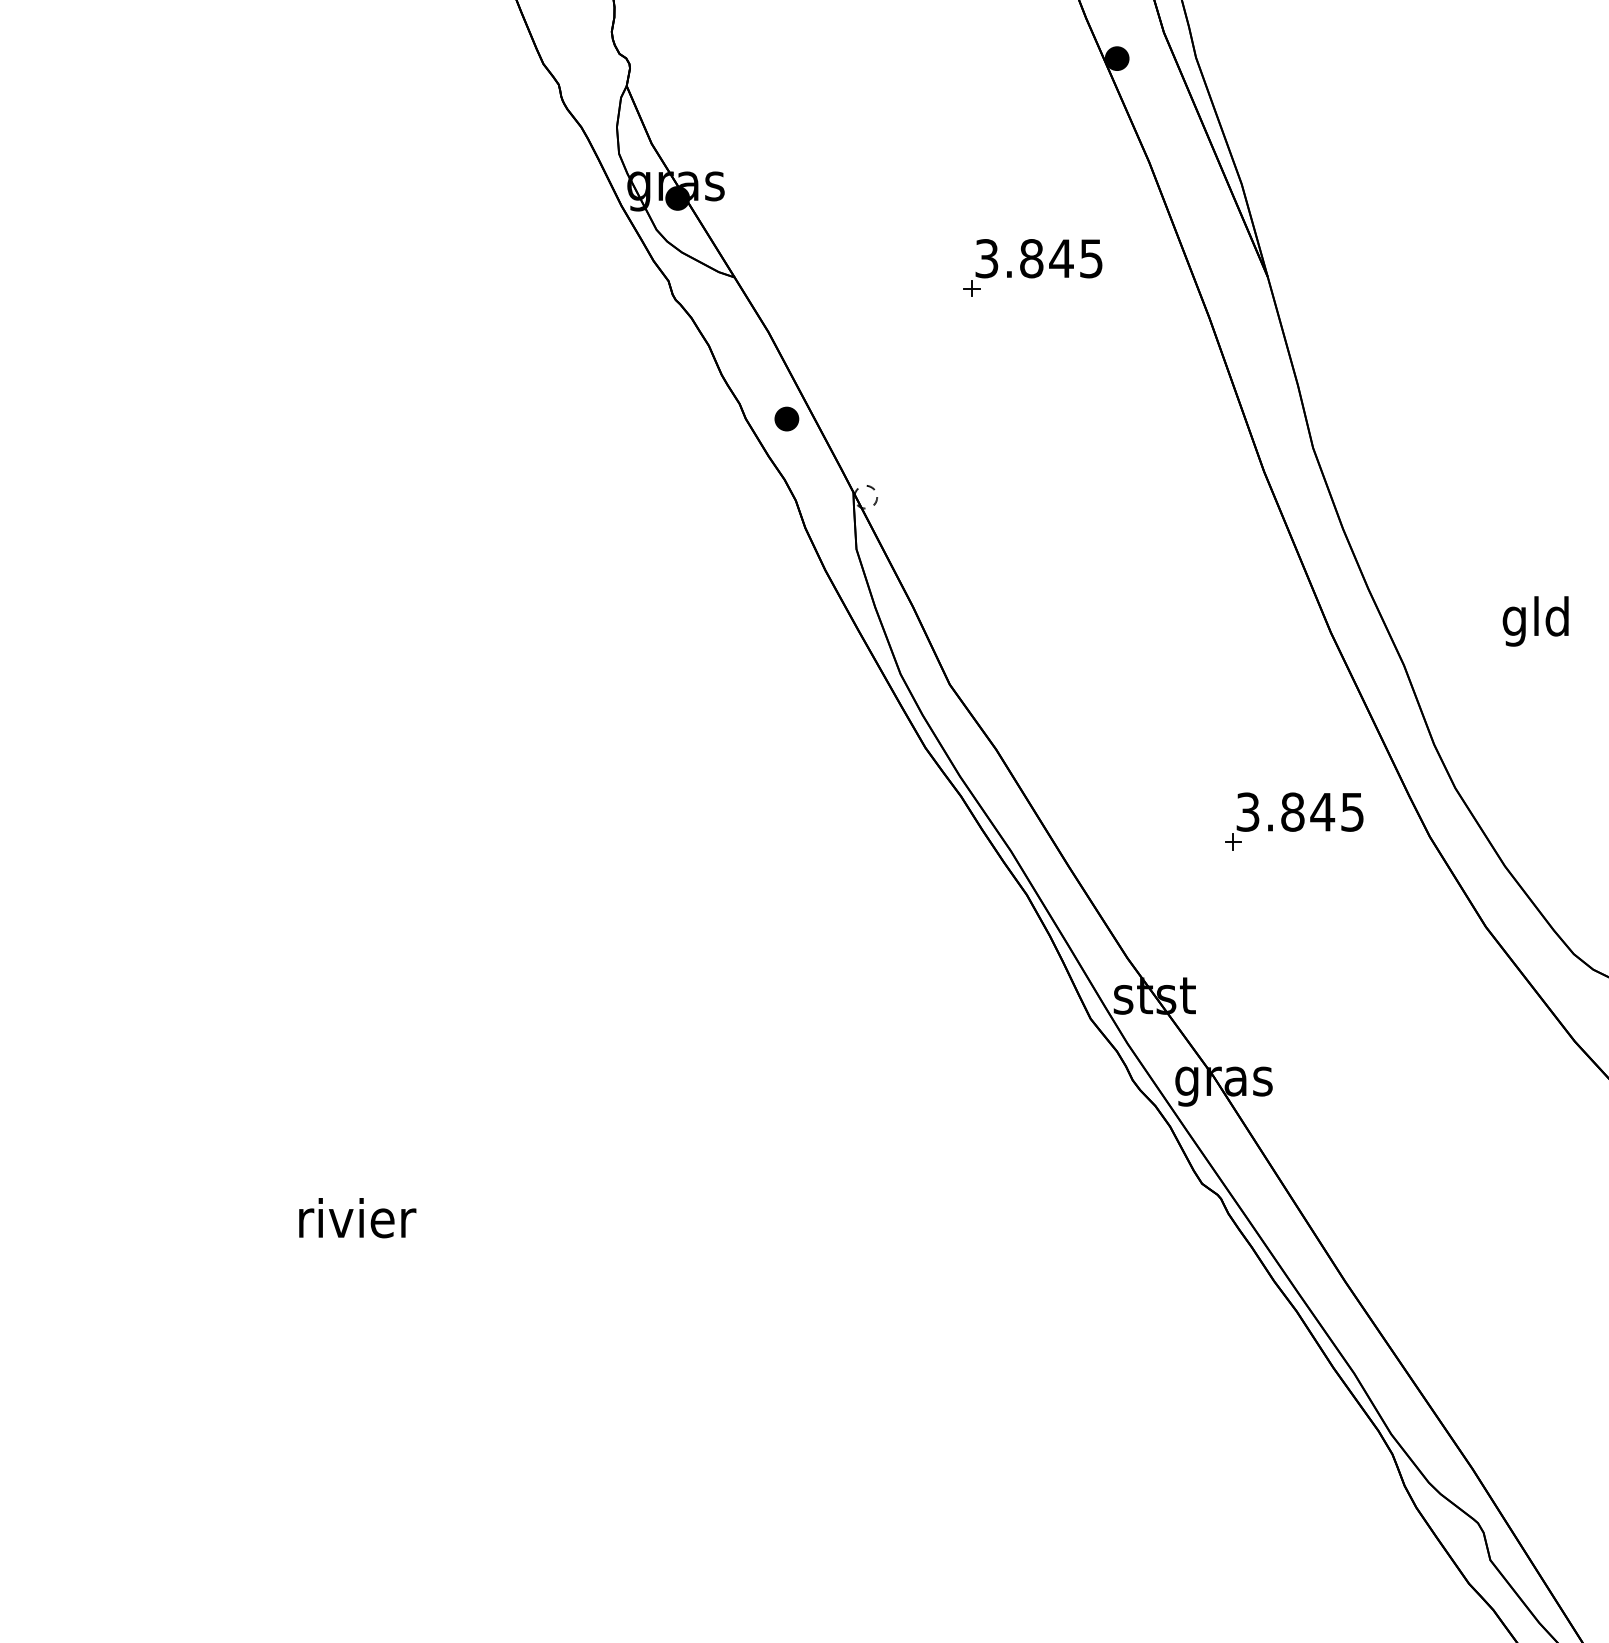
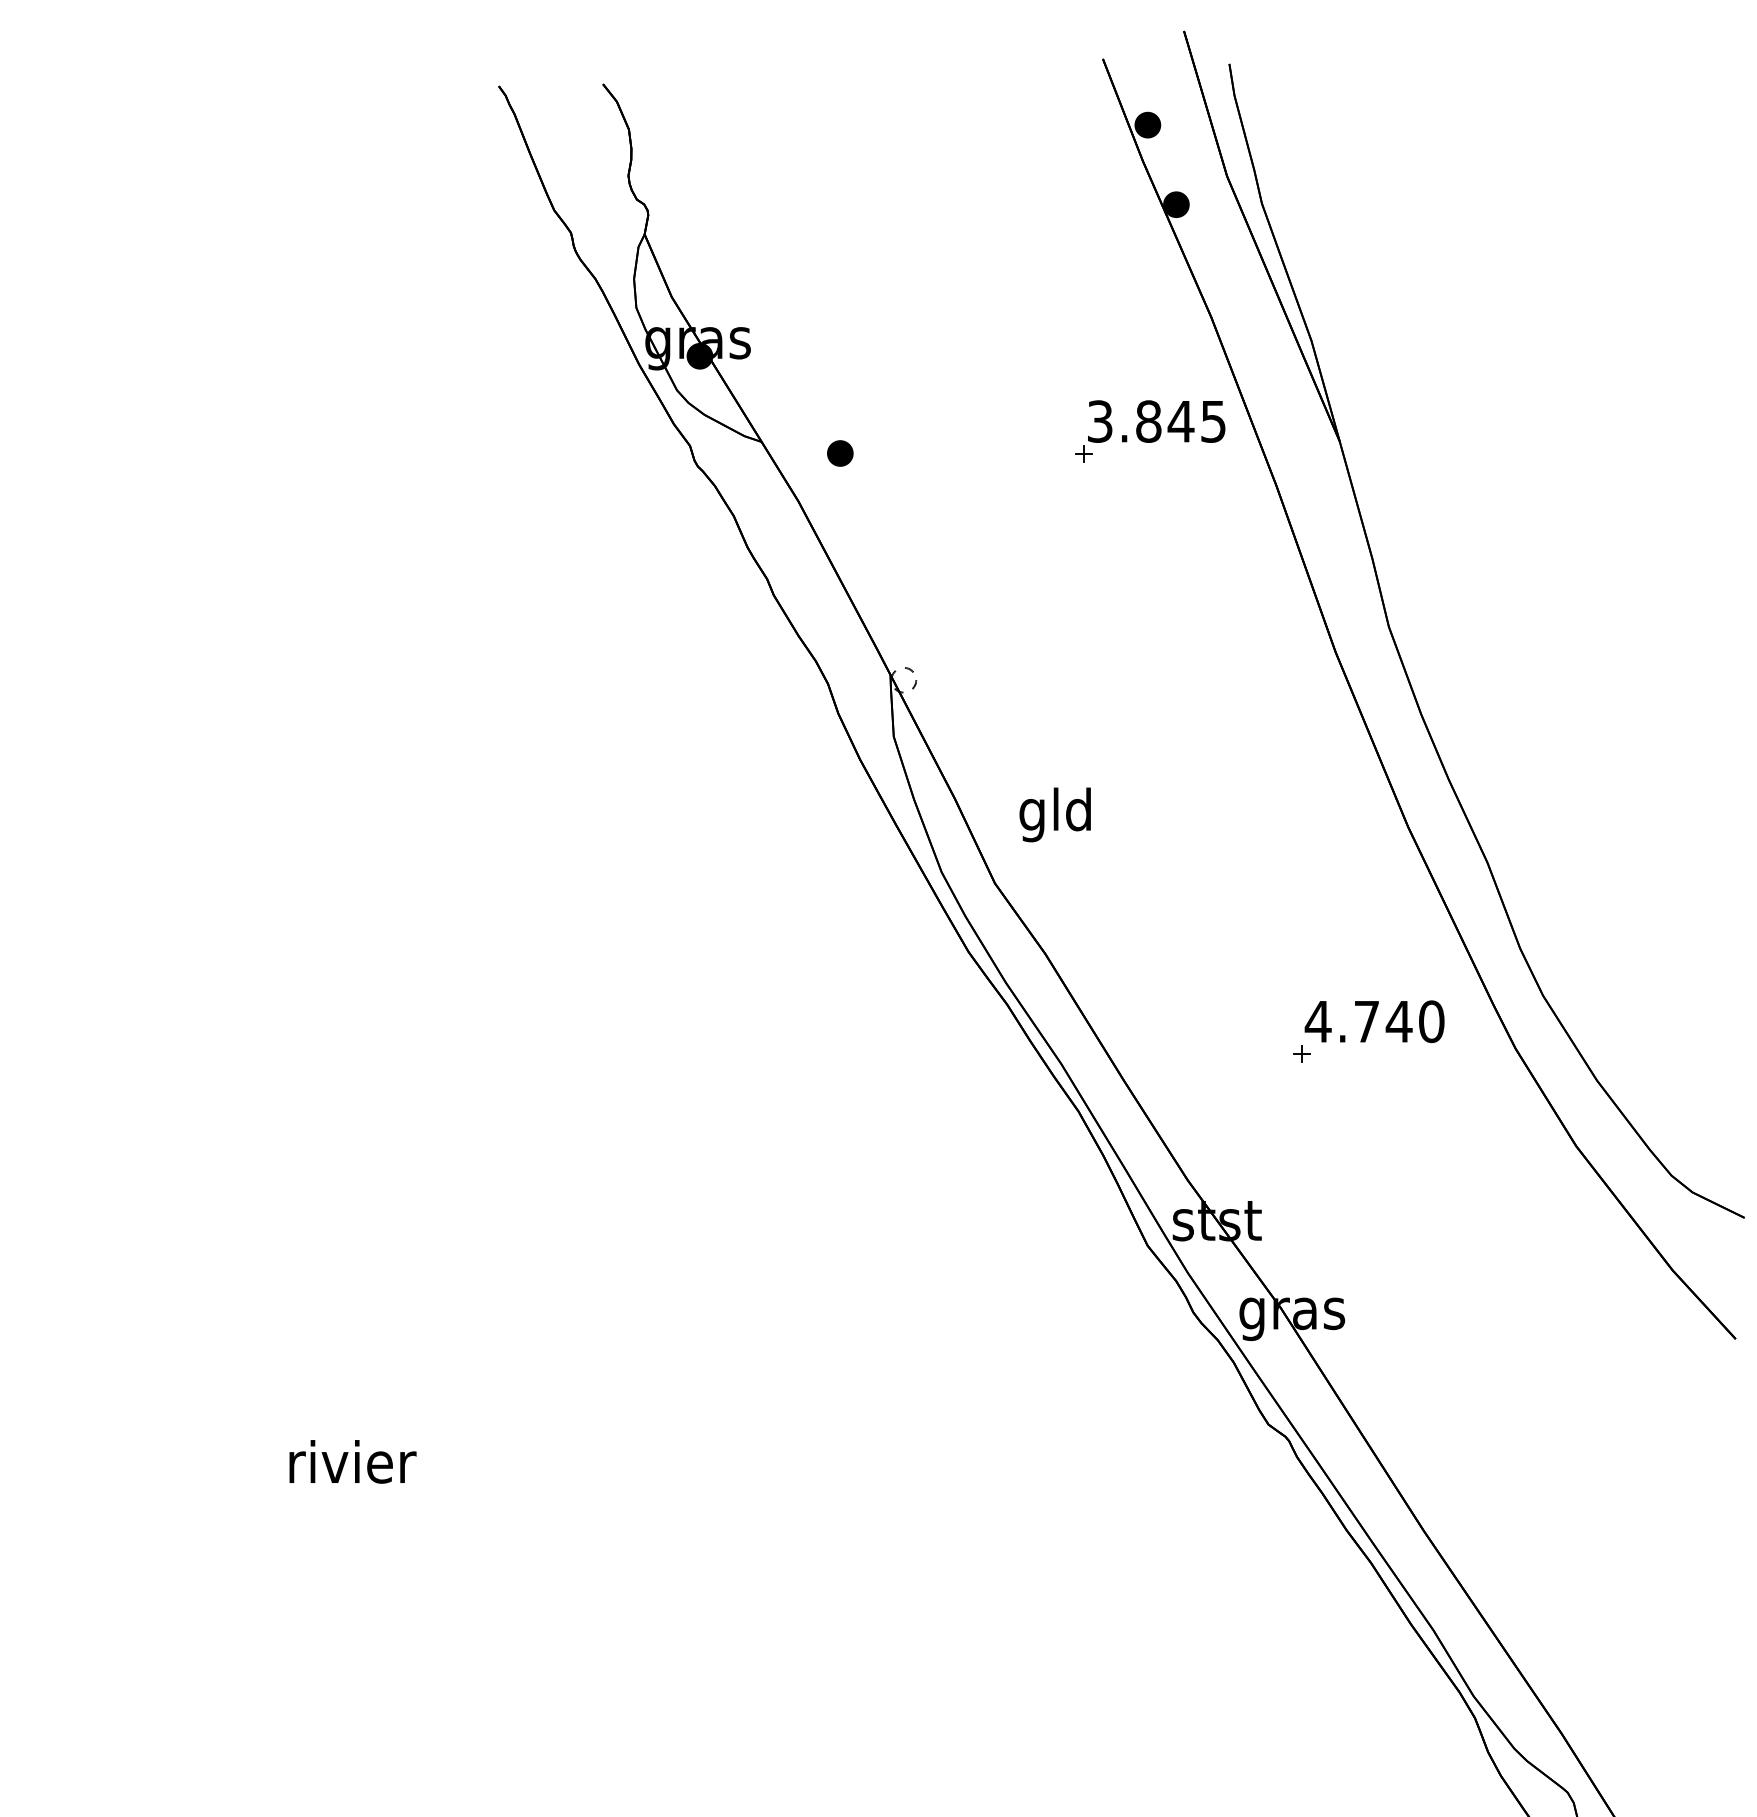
part: (1033, 267) -> (1150, 431), moved
part: (787, 419) -> (840, 453), moved
text: (1535, 621) -> (1054, 814), moved
text: (1299, 811) -> (1374, 1021), 3.845 -> 4.740

